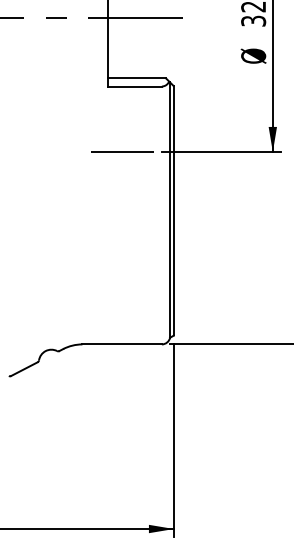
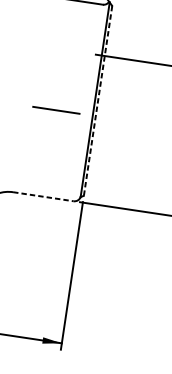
line: (122, 151) -> (56, 109), moved
line: (174, 211) -> (98, 101), solid -> dashed
line: (122, 344) -> (43, 196), solid -> dashed

